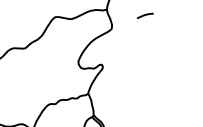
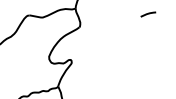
line: (144, 15) -> (147, 14), moved

